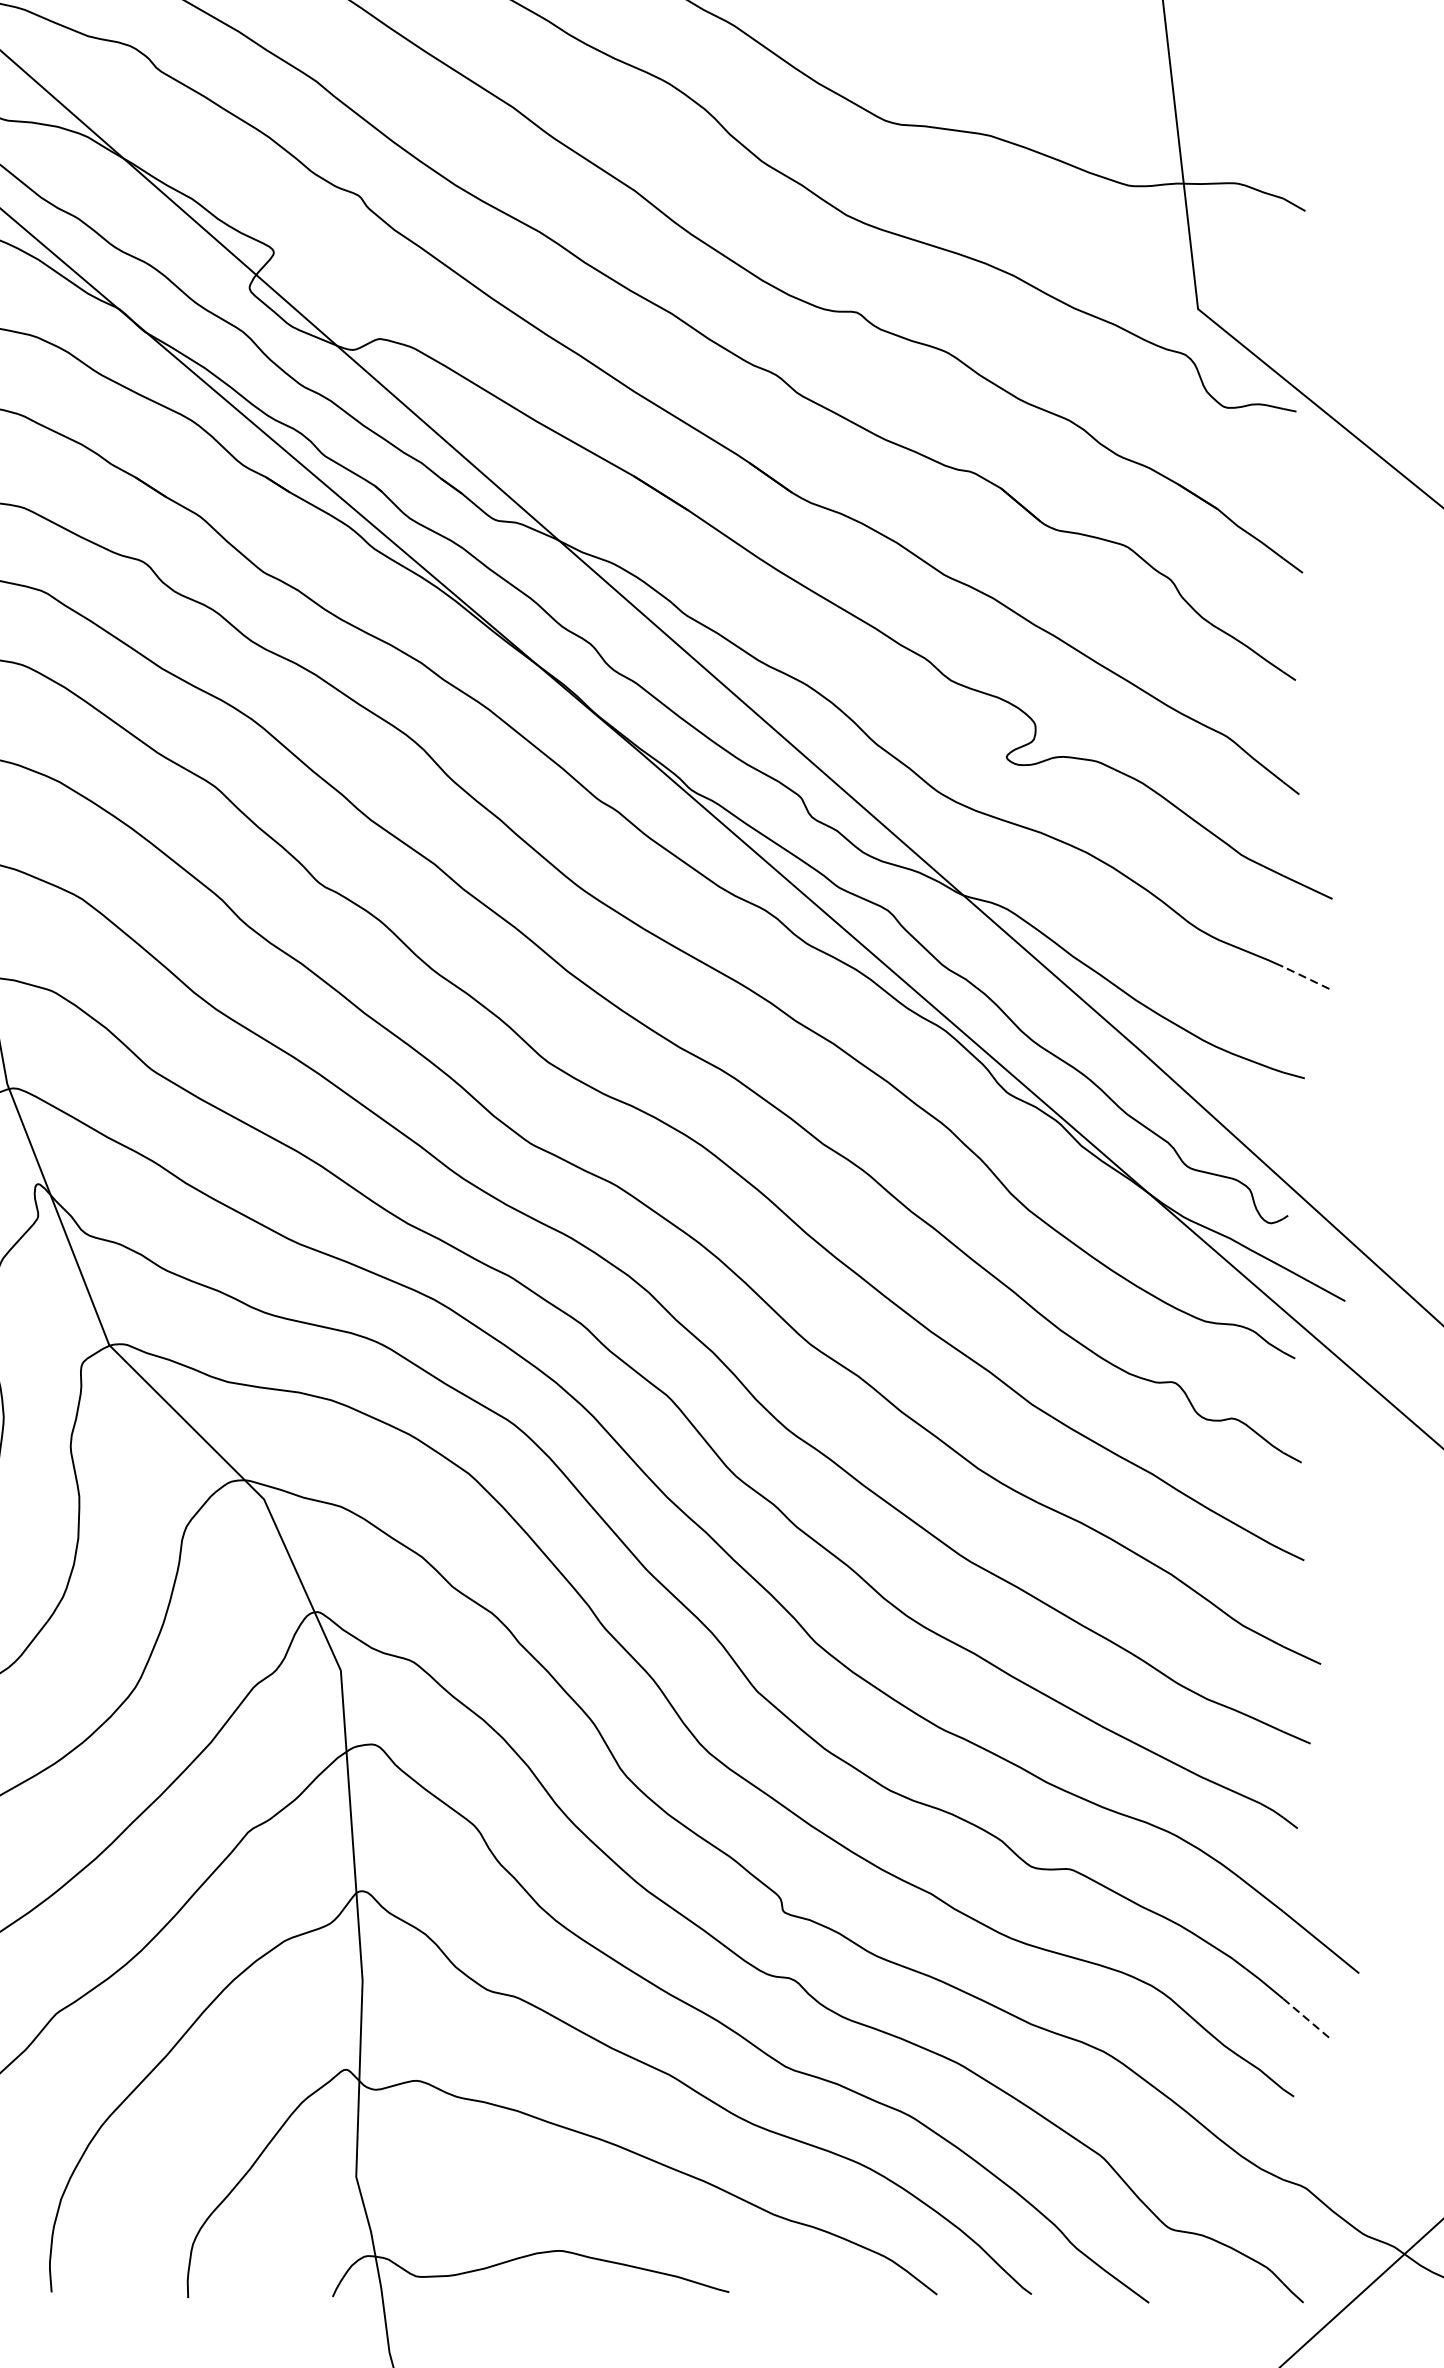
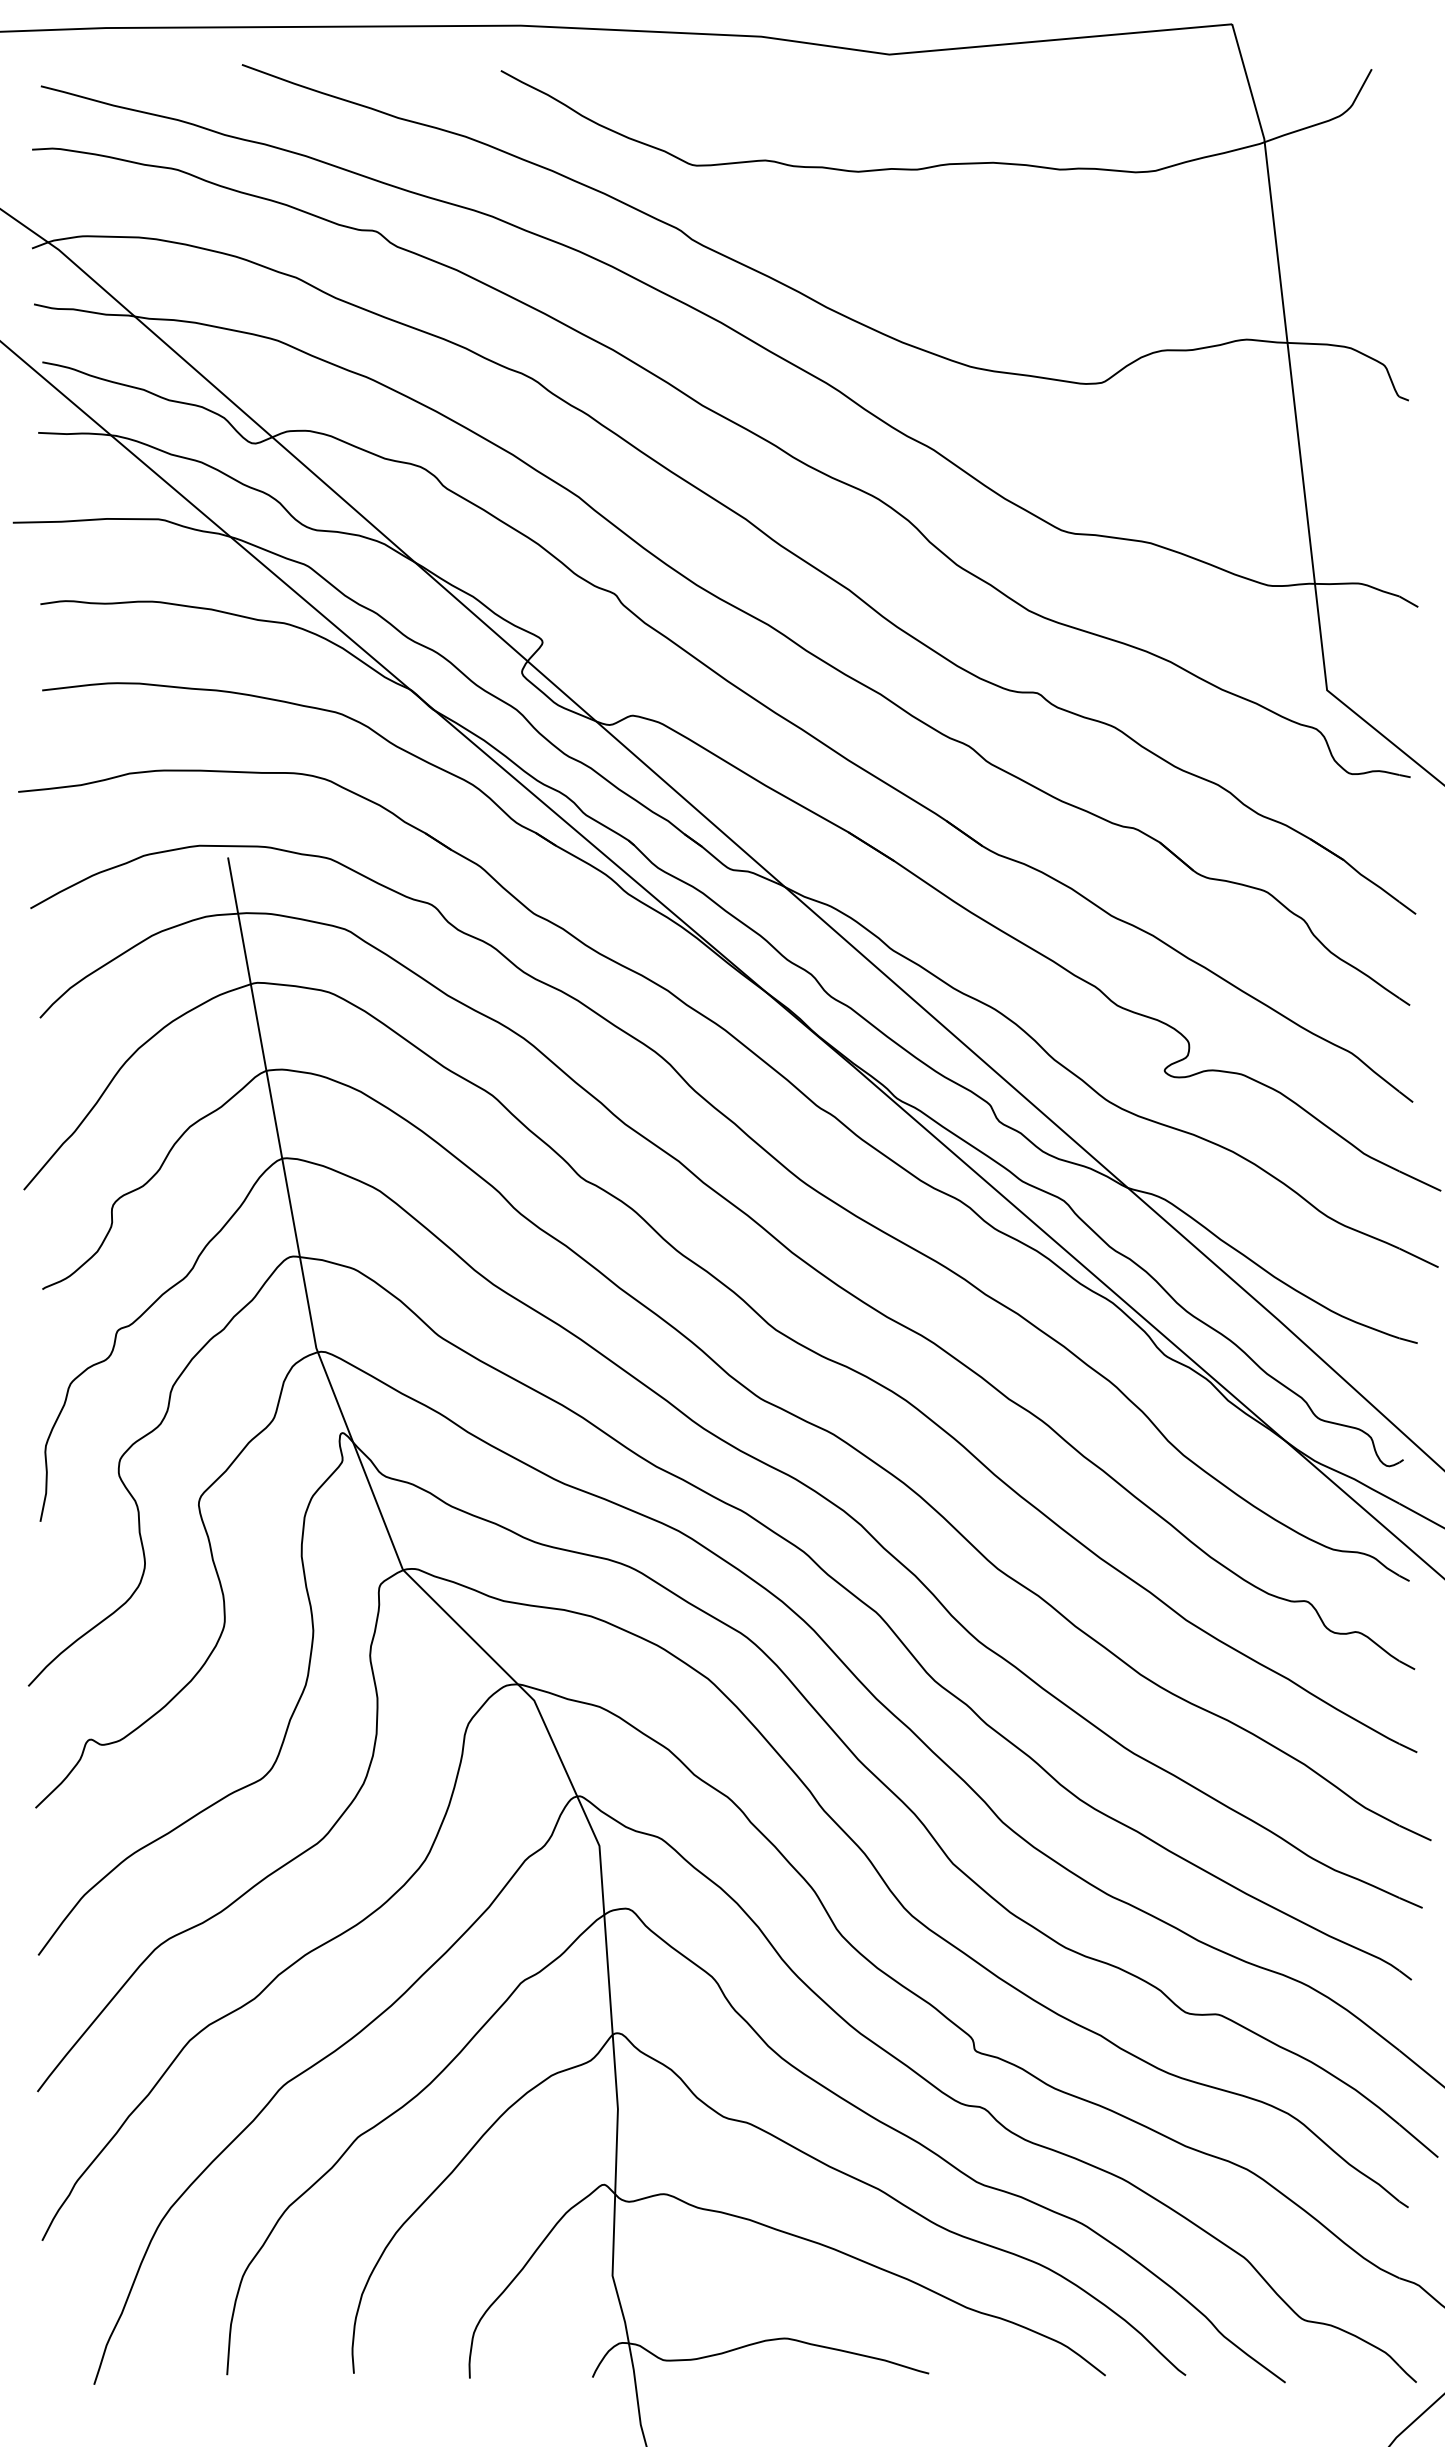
line: (1305, 977) -> (1418, 1257), dashed -> solid
line: (1305, 2018) -> (1418, 2141), dashed -> solid

